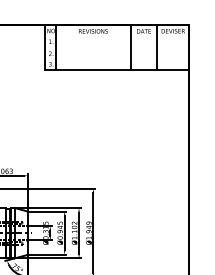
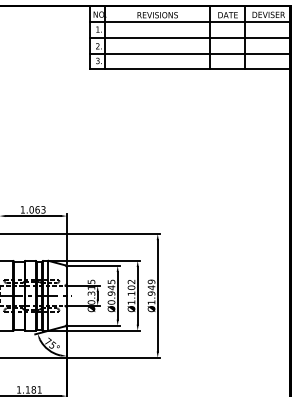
line: (117, 35) -> (190, 21), added
line: (117, 47) -> (190, 37), added
line: (117, 58) -> (190, 53), added

